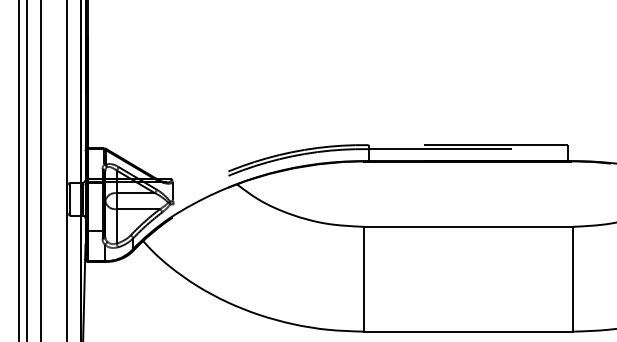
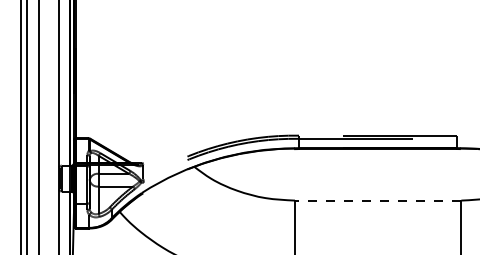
line: (468, 226) -> (378, 200), solid -> dashed

